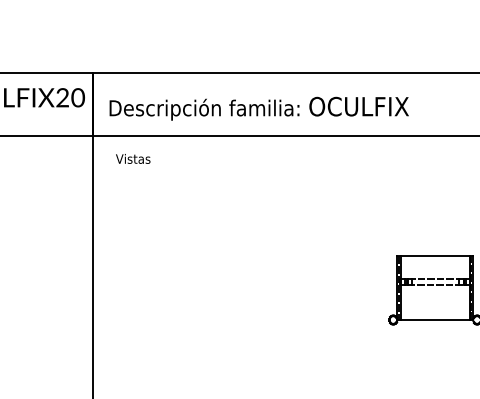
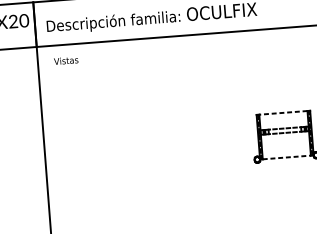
line: (434, 256) -> (282, 112), solid -> dashed
line: (435, 320) -> (287, 157), solid -> dashed

